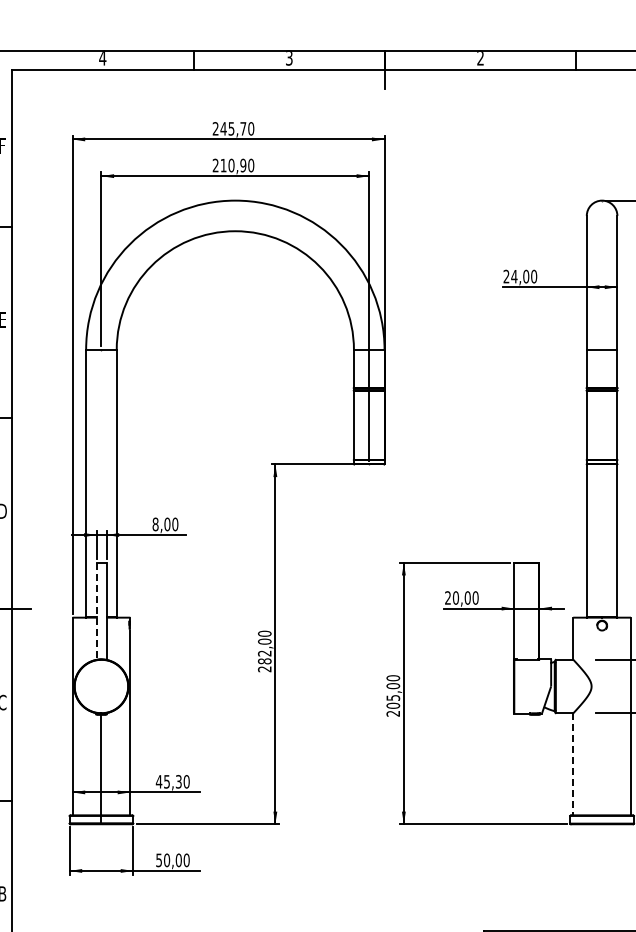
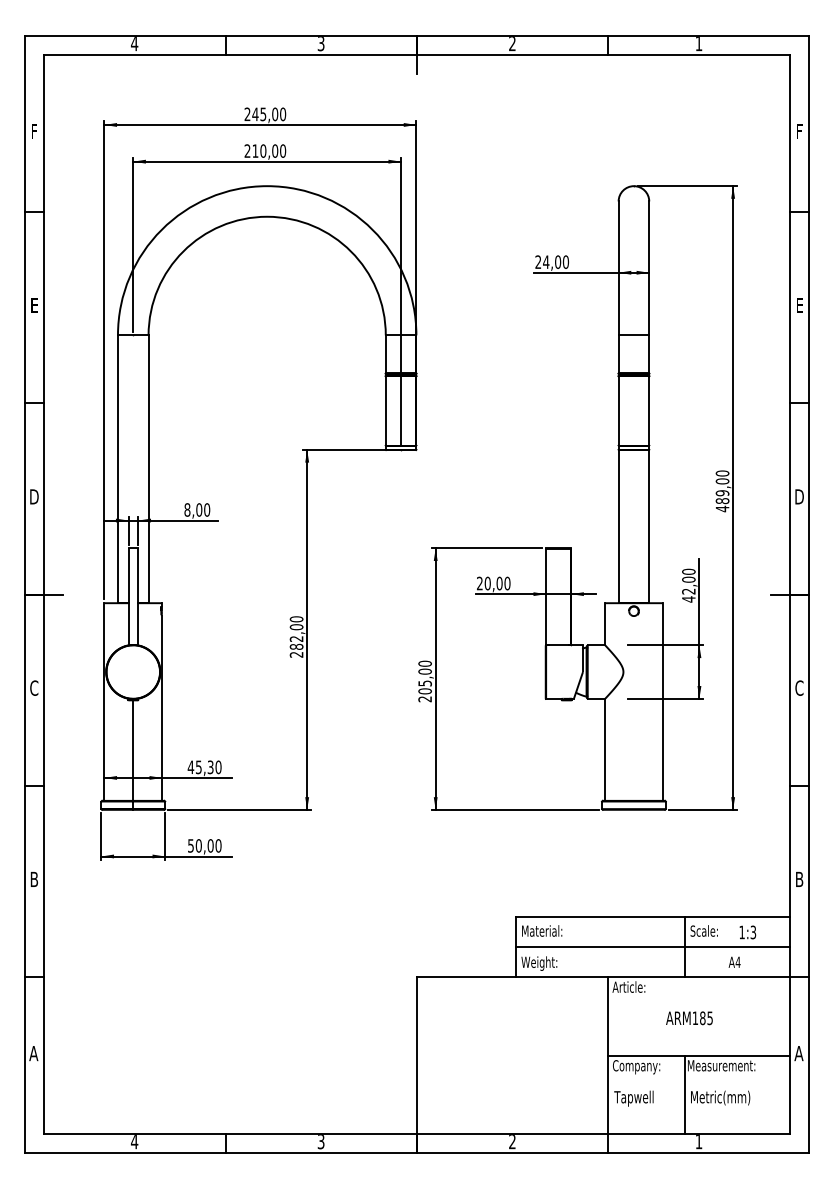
text: (243, 128) -> (275, 114), 245,70 -> 245,00
text: (243, 164) -> (275, 150), 210,90 -> 210,00
line: (96, 611) -> (128, 597), dashed -> solid
line: (573, 763) -> (605, 749), dashed -> solid

